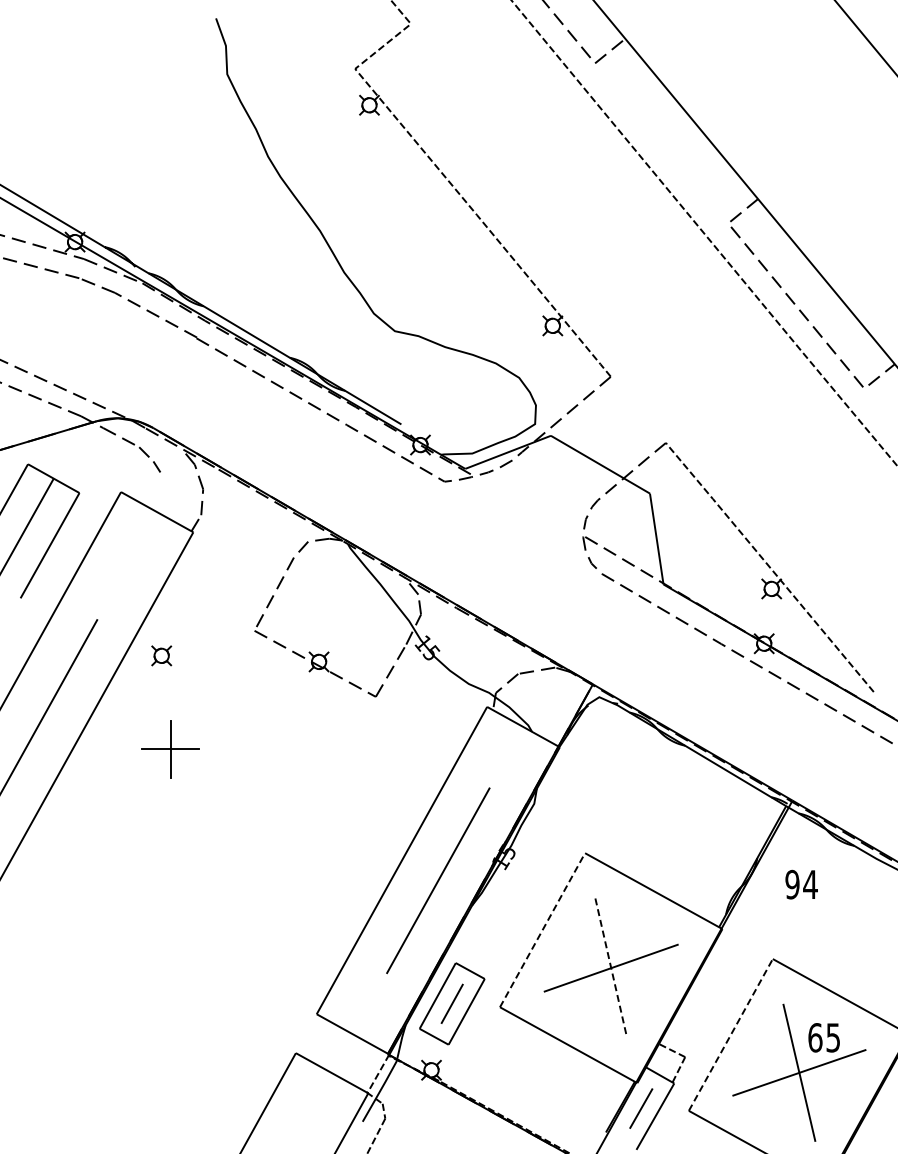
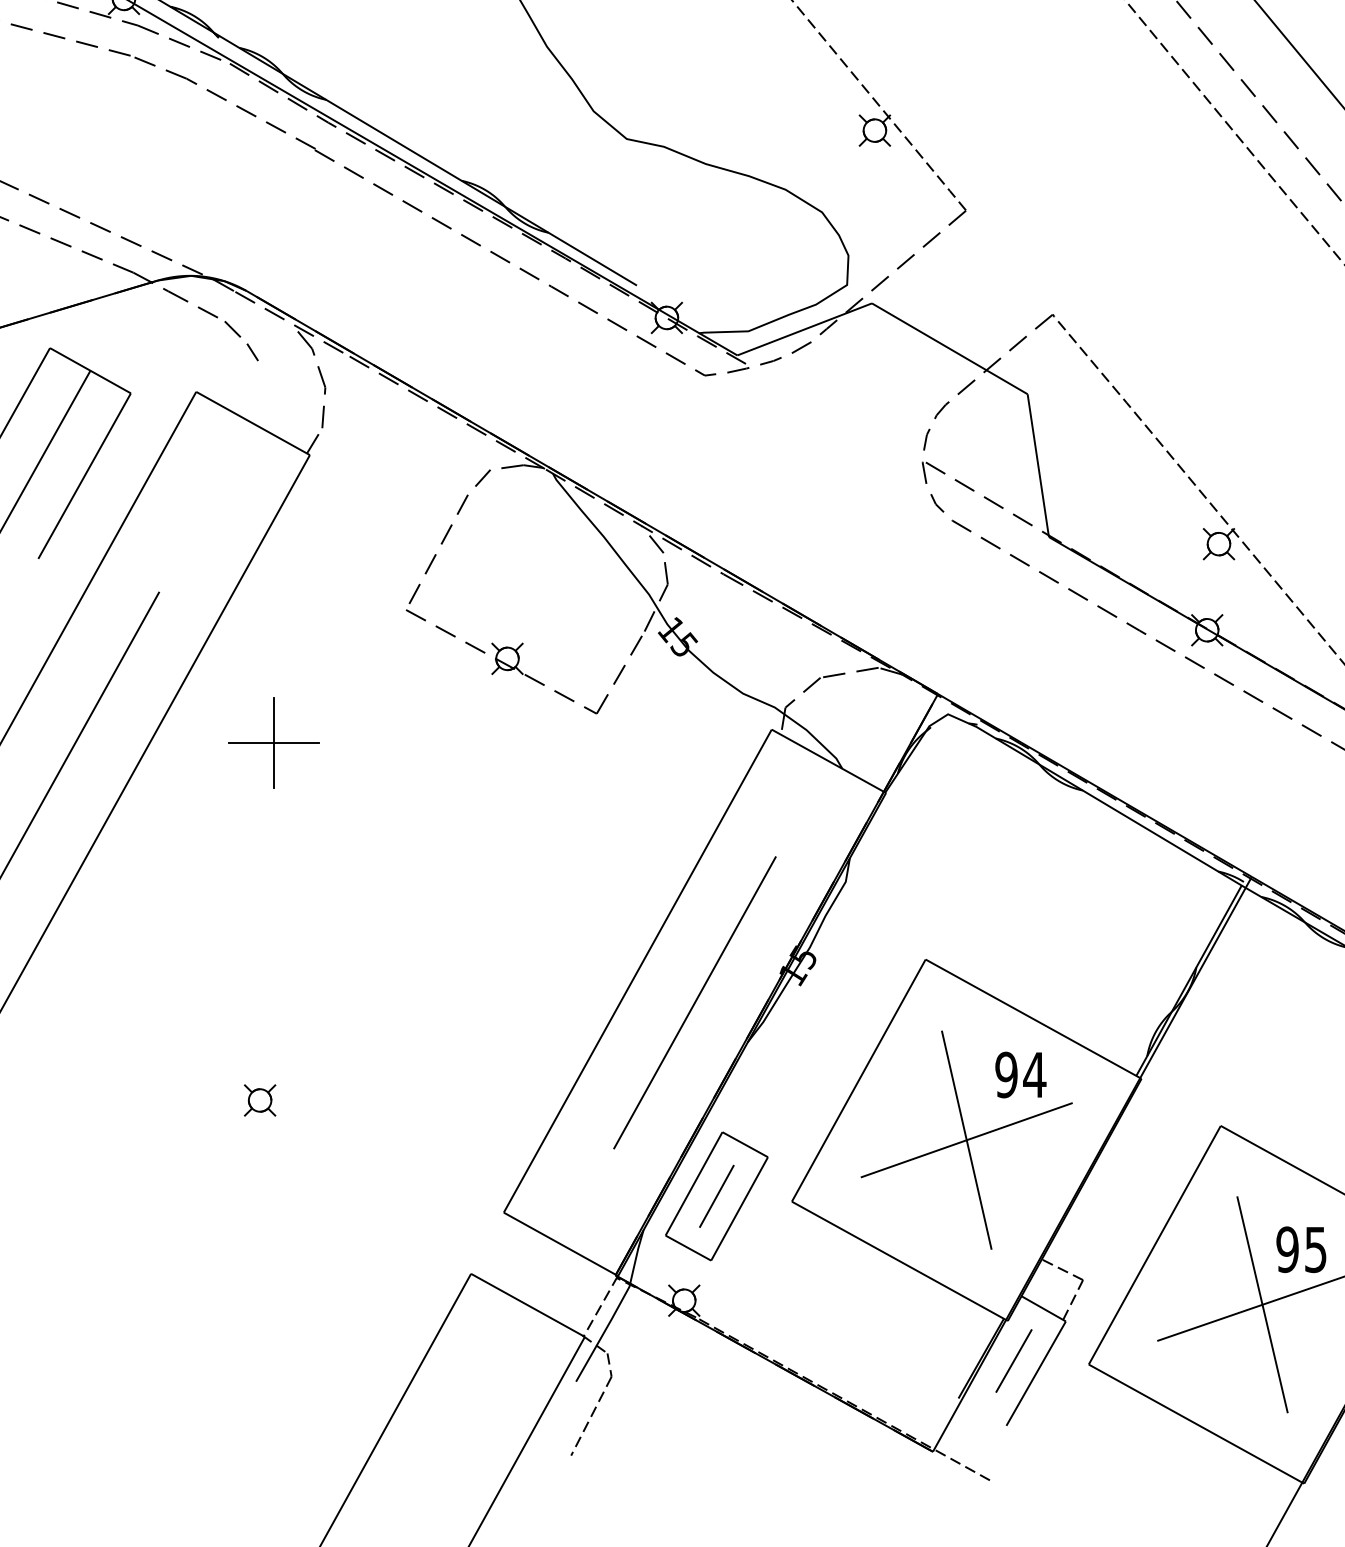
part: (161, 655) -> (259, 1099), moved
part: (170, 749) -> (273, 743), moved
text: (801, 884) -> (1020, 1074), moved
line: (542, 930) -> (858, 1081), dashed -> solid
line: (611, 968) -> (967, 1140), dashed -> solid
line: (730, 1034) -> (1154, 1244), dashed -> solid
text: (815, 1037) -> (1287, 1249), 65 -> 95

